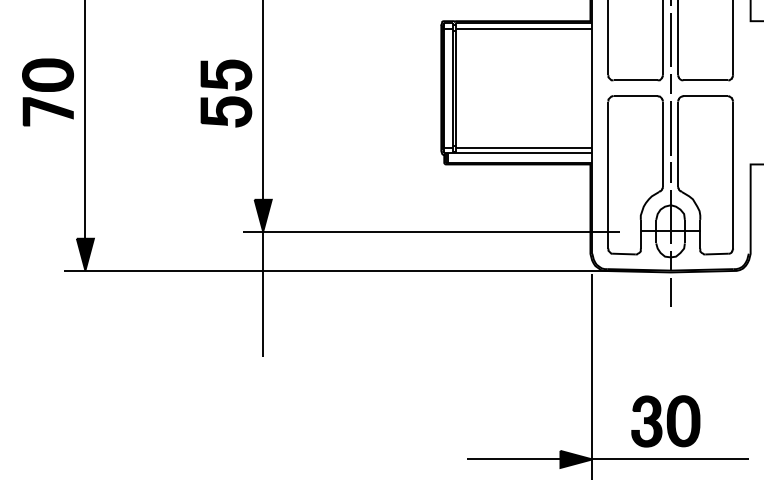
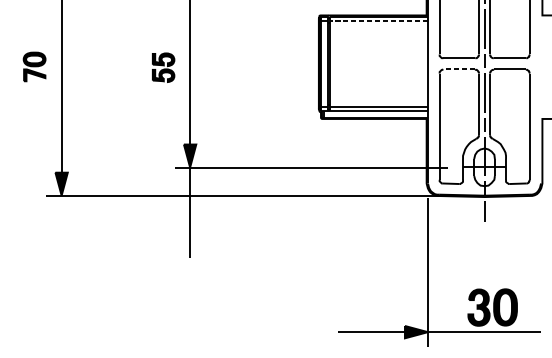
line: (524, 28) -> (378, 20), solid -> dashed
part: (47, 92) -> (34, 66), size x0.6
part: (226, 93) -> (163, 67), size x0.6
line: (635, 95) -> (459, 69), solid -> dashed
part: (665, 421) -> (492, 307), moved

